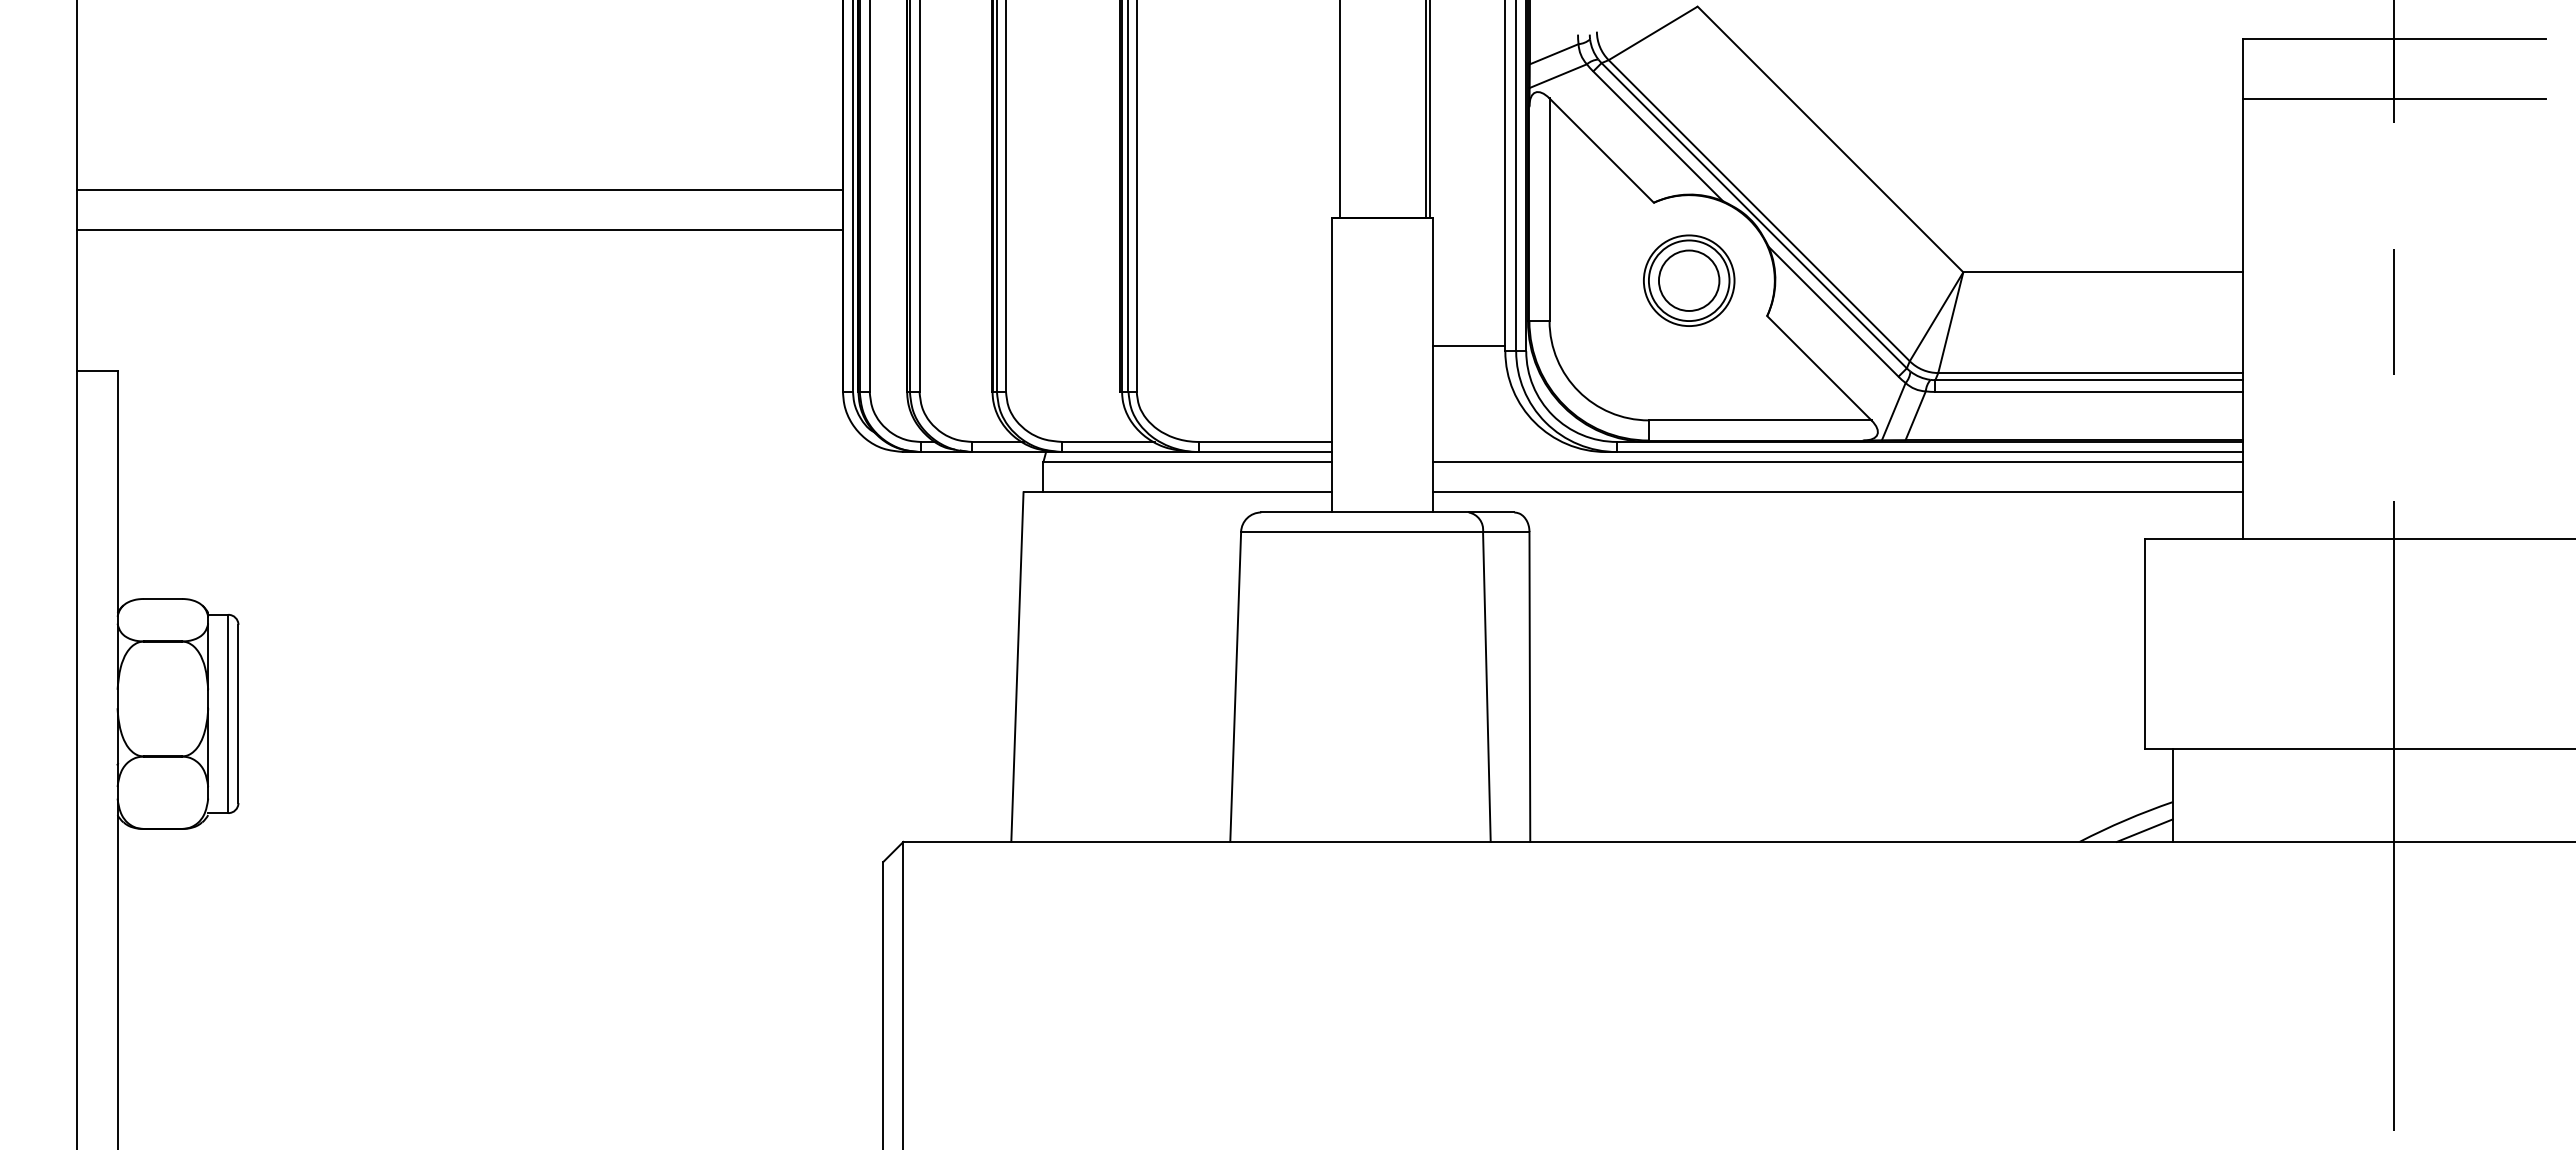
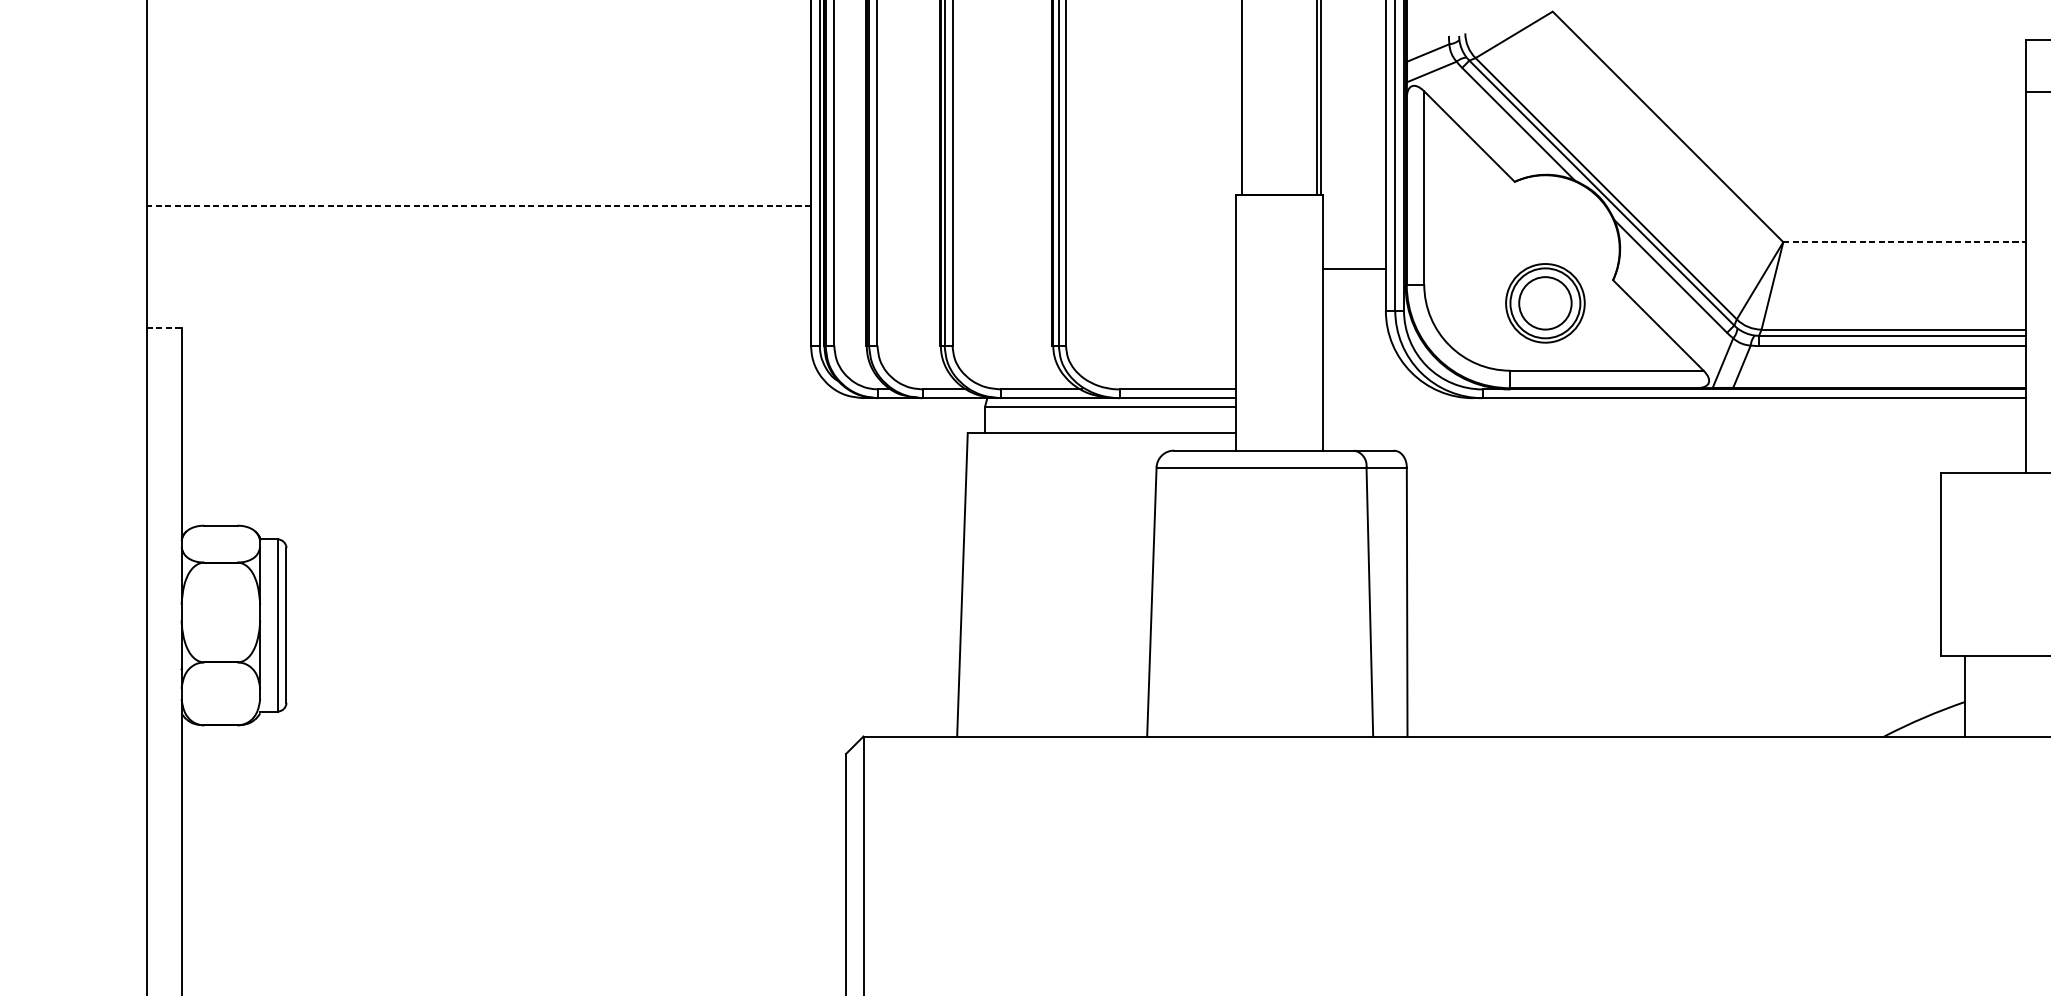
line: (459, 190) -> (478, 171), removed
line: (460, 230) -> (479, 205), solid -> dashed
line: (2103, 272) -> (1904, 242), solid -> dashed
part: (1689, 280) -> (1545, 303), moved
line: (1469, 345) -> (1354, 269), moved
line: (97, 371) -> (164, 328), solid -> dashed
line: (1838, 462) -> (1674, 407), removed
line: (1838, 492) -> (1674, 433), removed
line: (2144, 830) -> (1940, 726), removed

